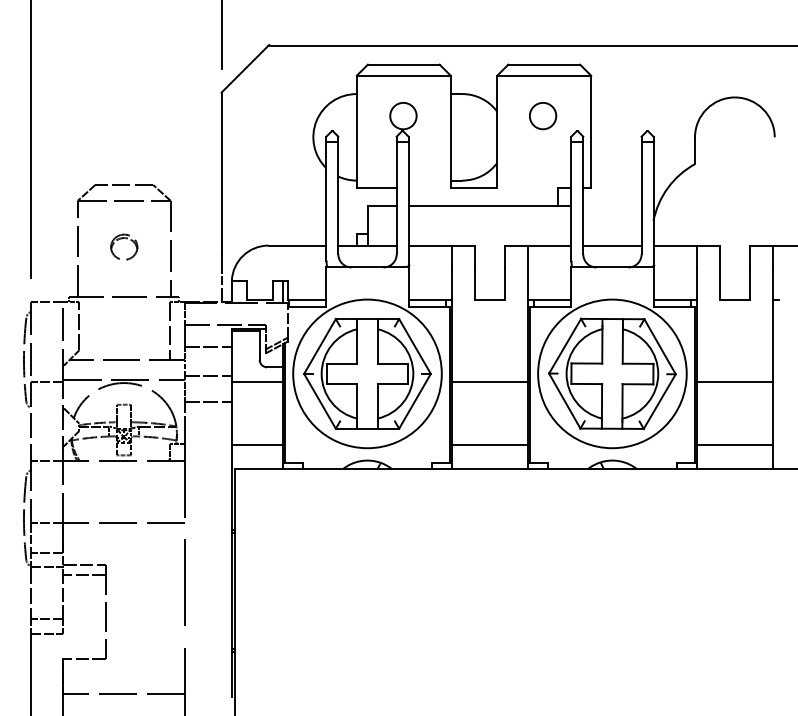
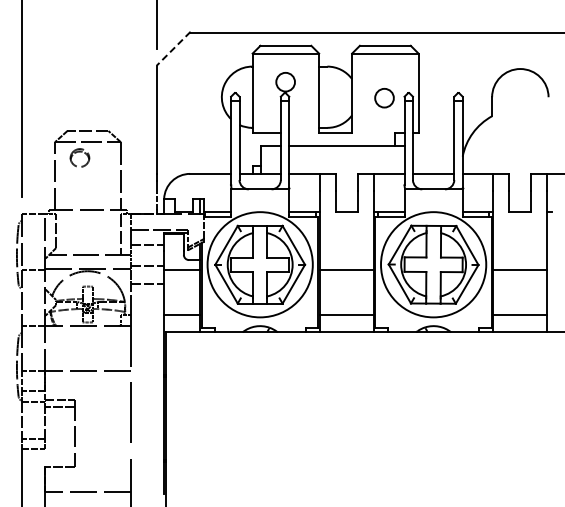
line: (245, 68) -> (173, 48), solid -> dashed
circle: (543, 116) -> (384, 98), moved
part: (123, 246) -> (79, 157), moved

